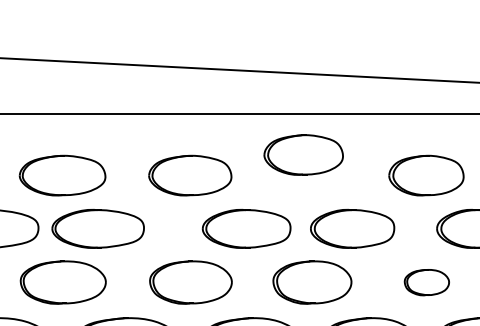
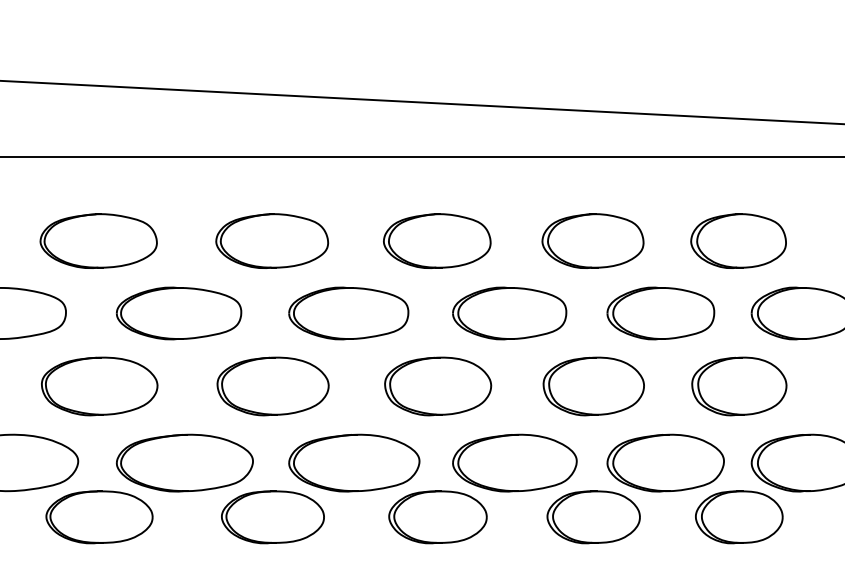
part: (303, 154) -> (437, 240), moved
part: (98, 228) -> (179, 313), moved
part: (352, 228) -> (509, 313), moved
part: (426, 282) -> (593, 386), size x1.67

